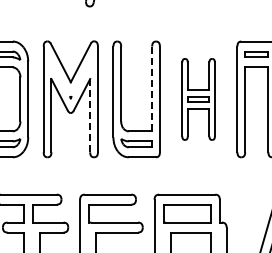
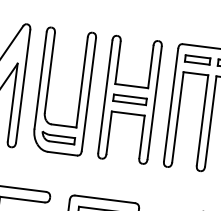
line: (152, 89) -> (82, 83), dashed -> solid
part: (198, 99) -> (129, 99), size x1.43
line: (90, 115) -> (13, 102), dashed -> solid

